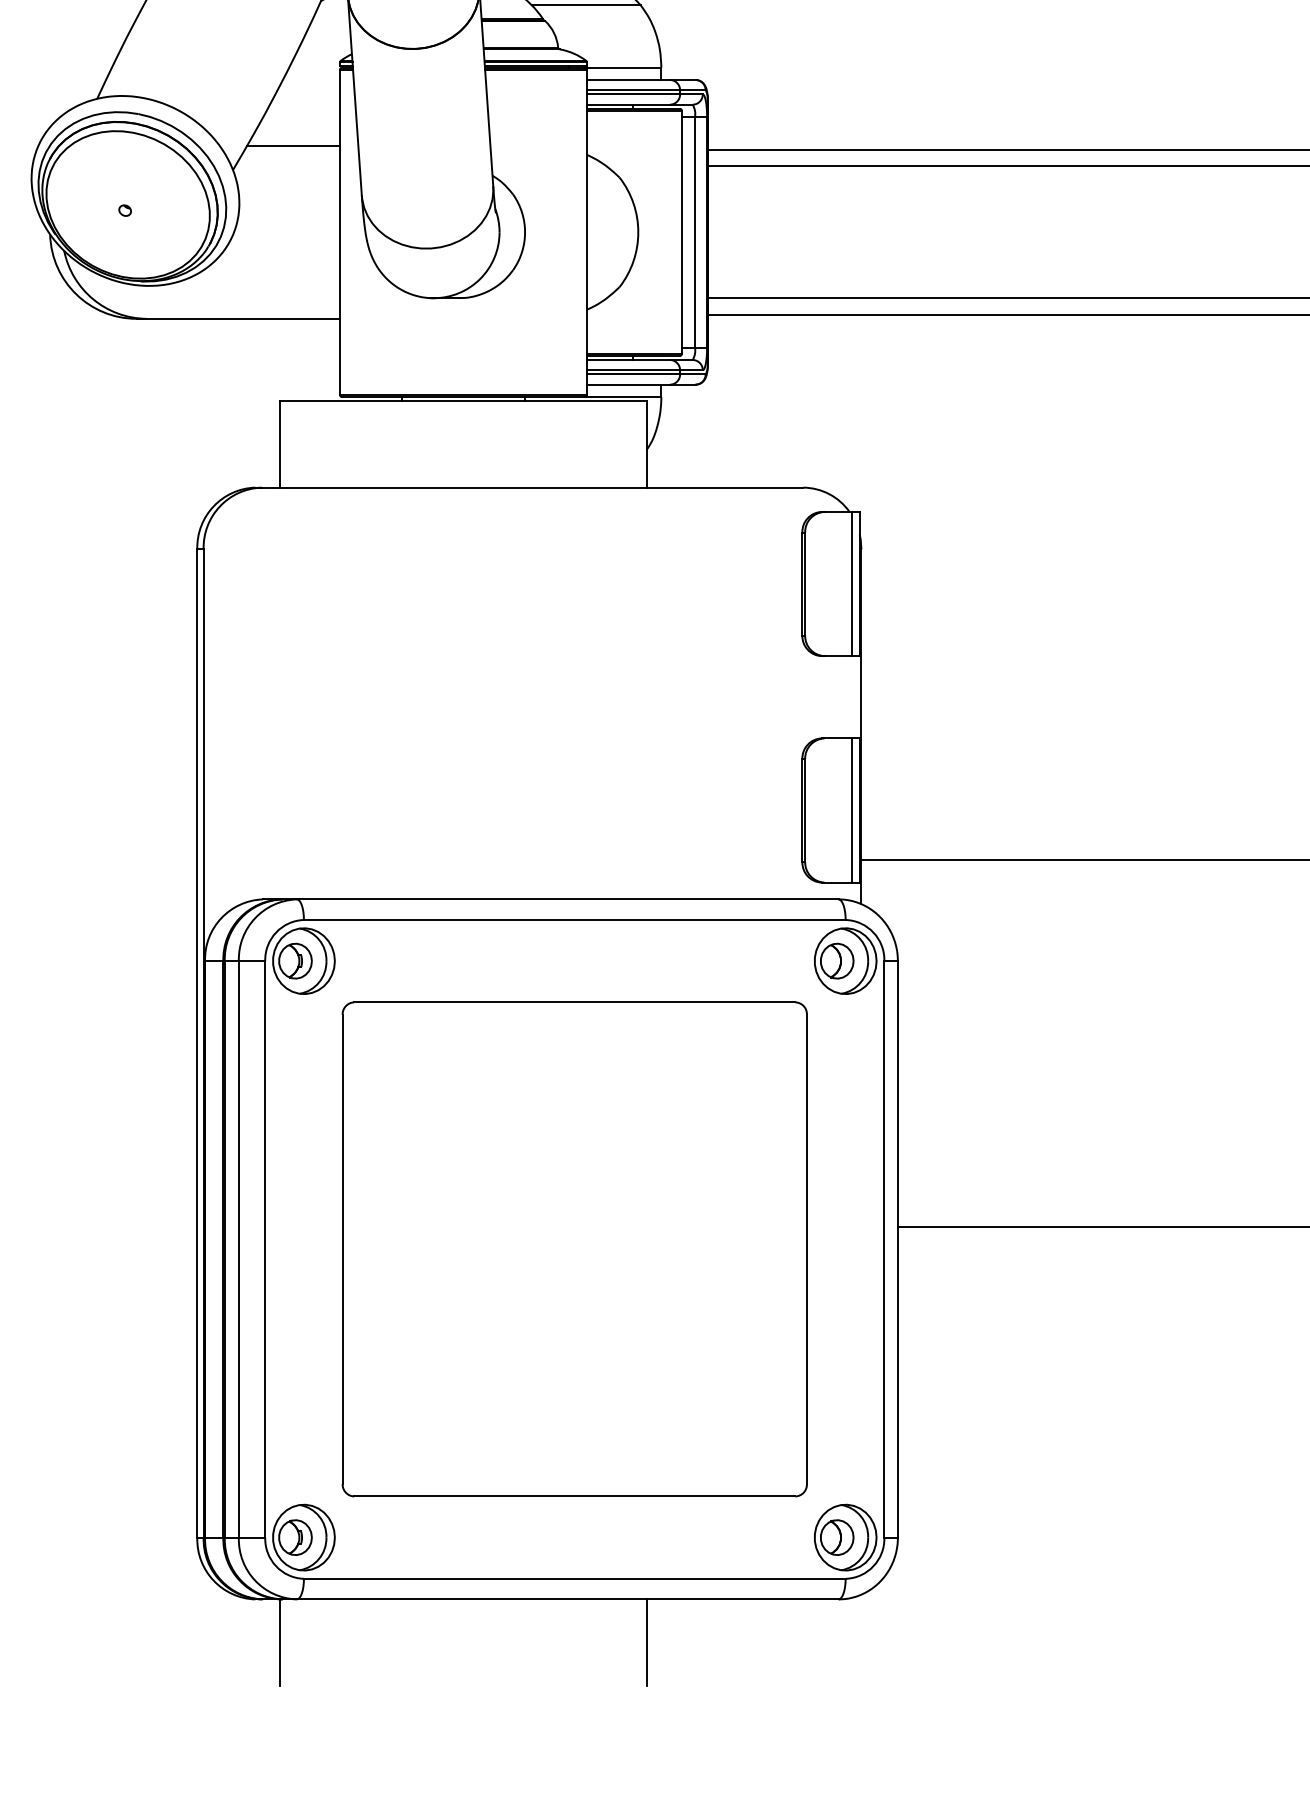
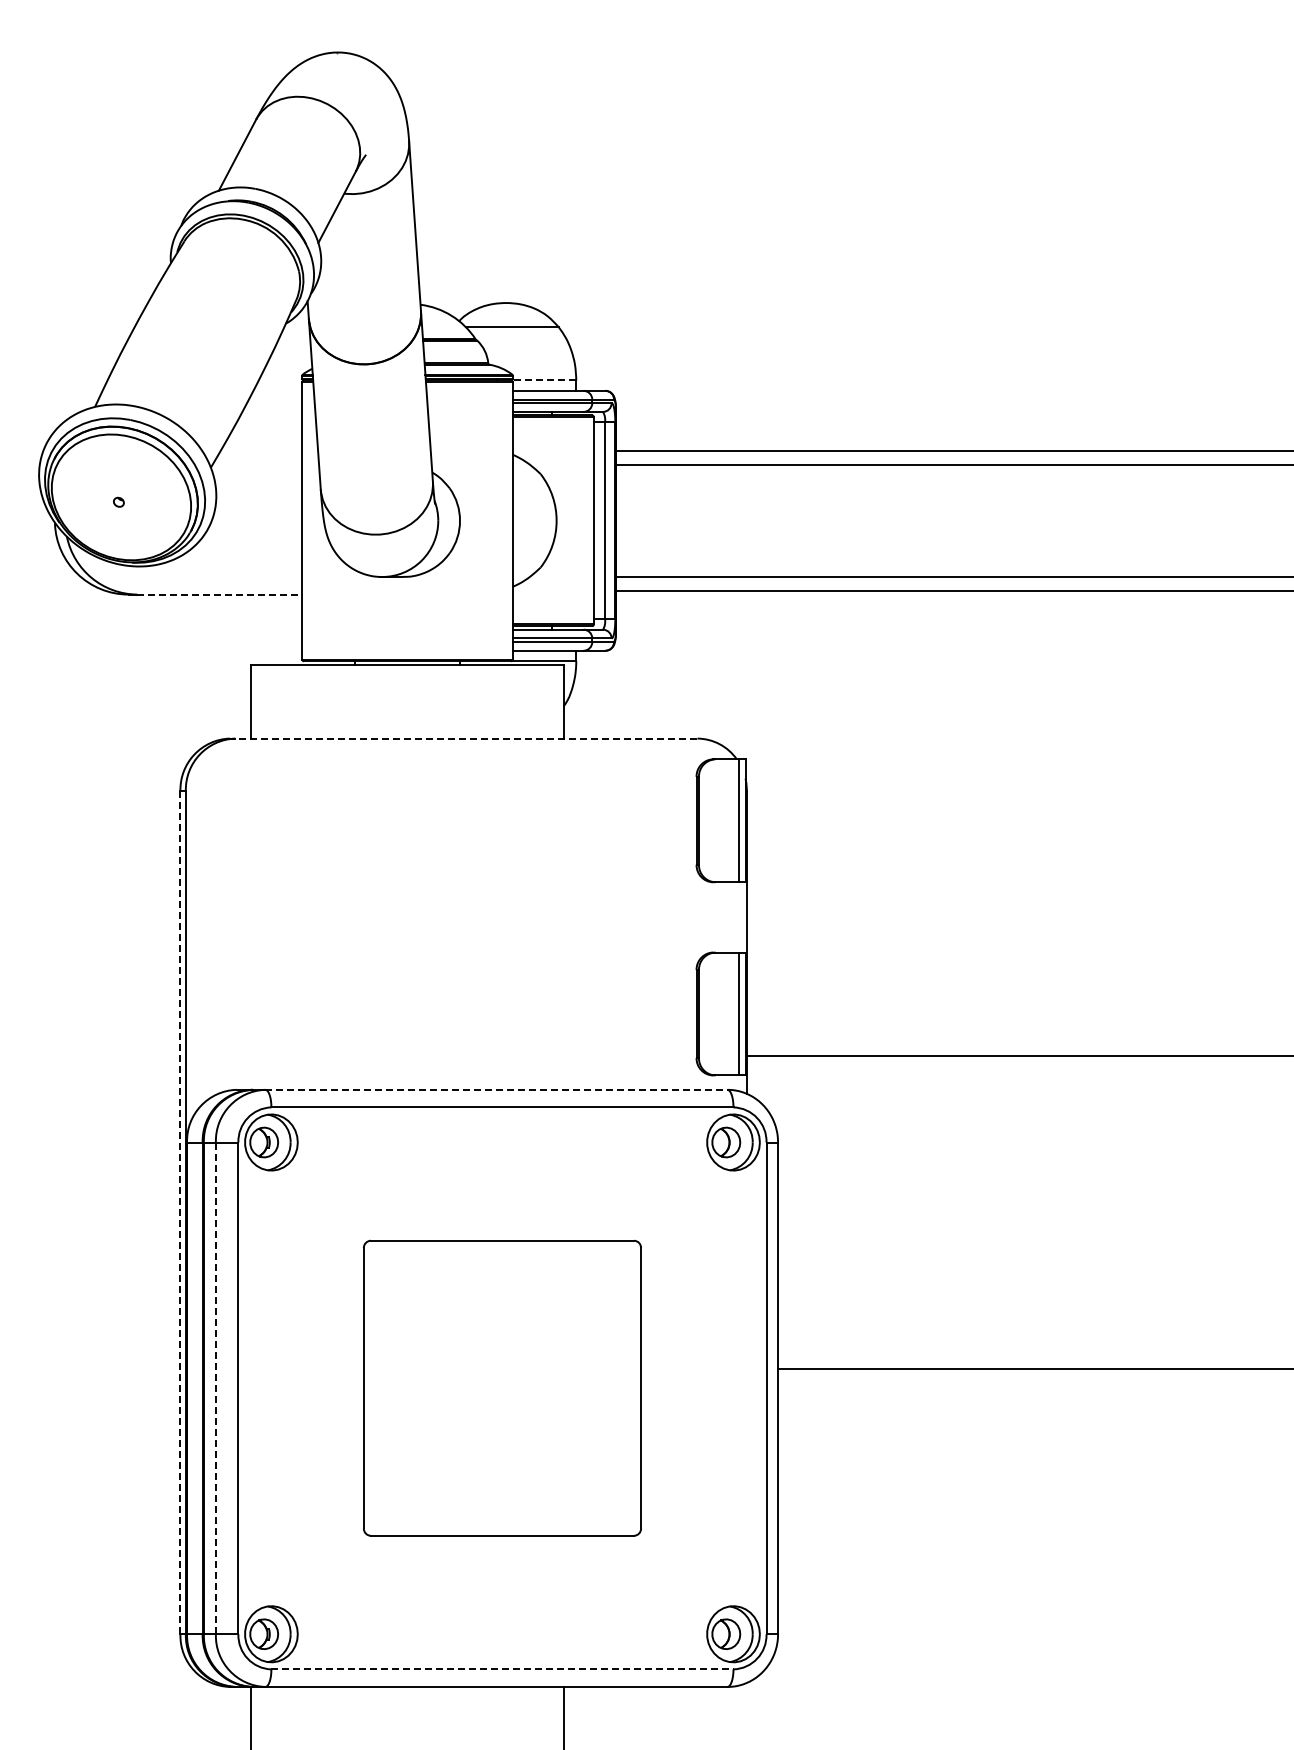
line: (622, 67) -> (543, 380), solid -> dashed
line: (293, 146) -> (262, 447), removed
line: (244, 318) -> (220, 594), solid -> dashed
line: (531, 487) -> (465, 738), solid -> dashed
line: (567, 899) -> (496, 1089), solid -> dashed
line: (197, 1044) -> (180, 1213), solid -> dashed
part: (574, 1248) -> (502, 1387), size x0.7
line: (238, 1249) -> (215, 1388), solid -> dashed
line: (574, 1578) -> (502, 1669), solid -> dashed

